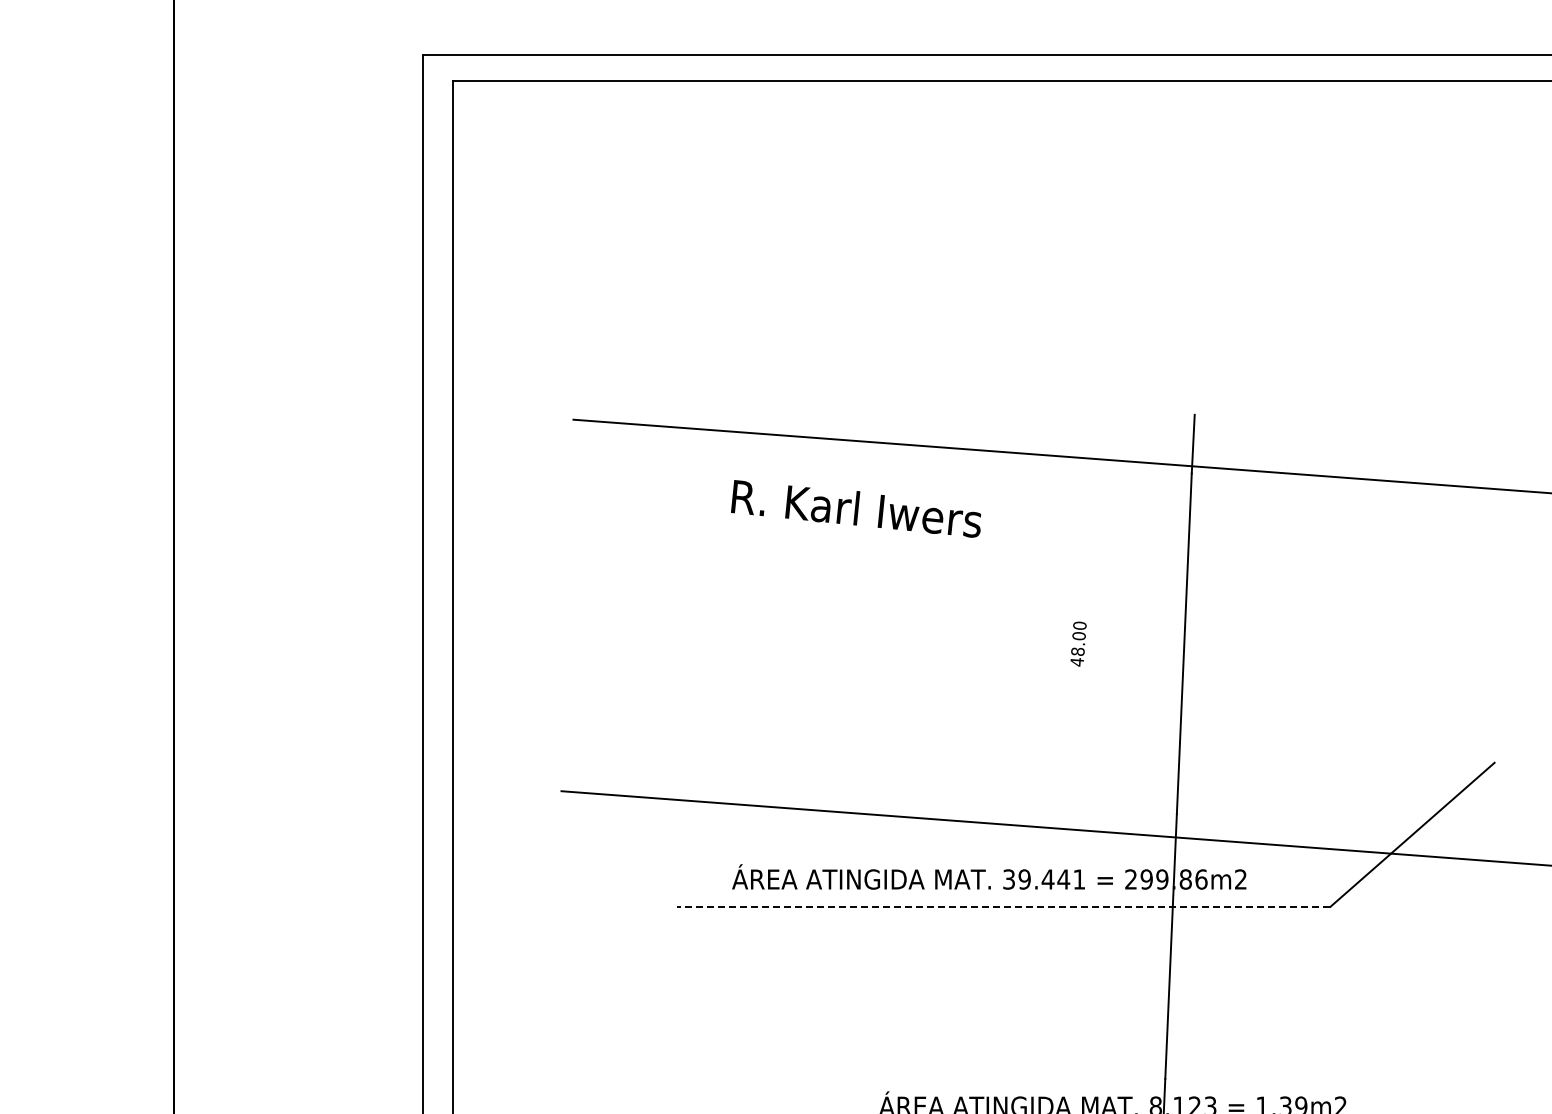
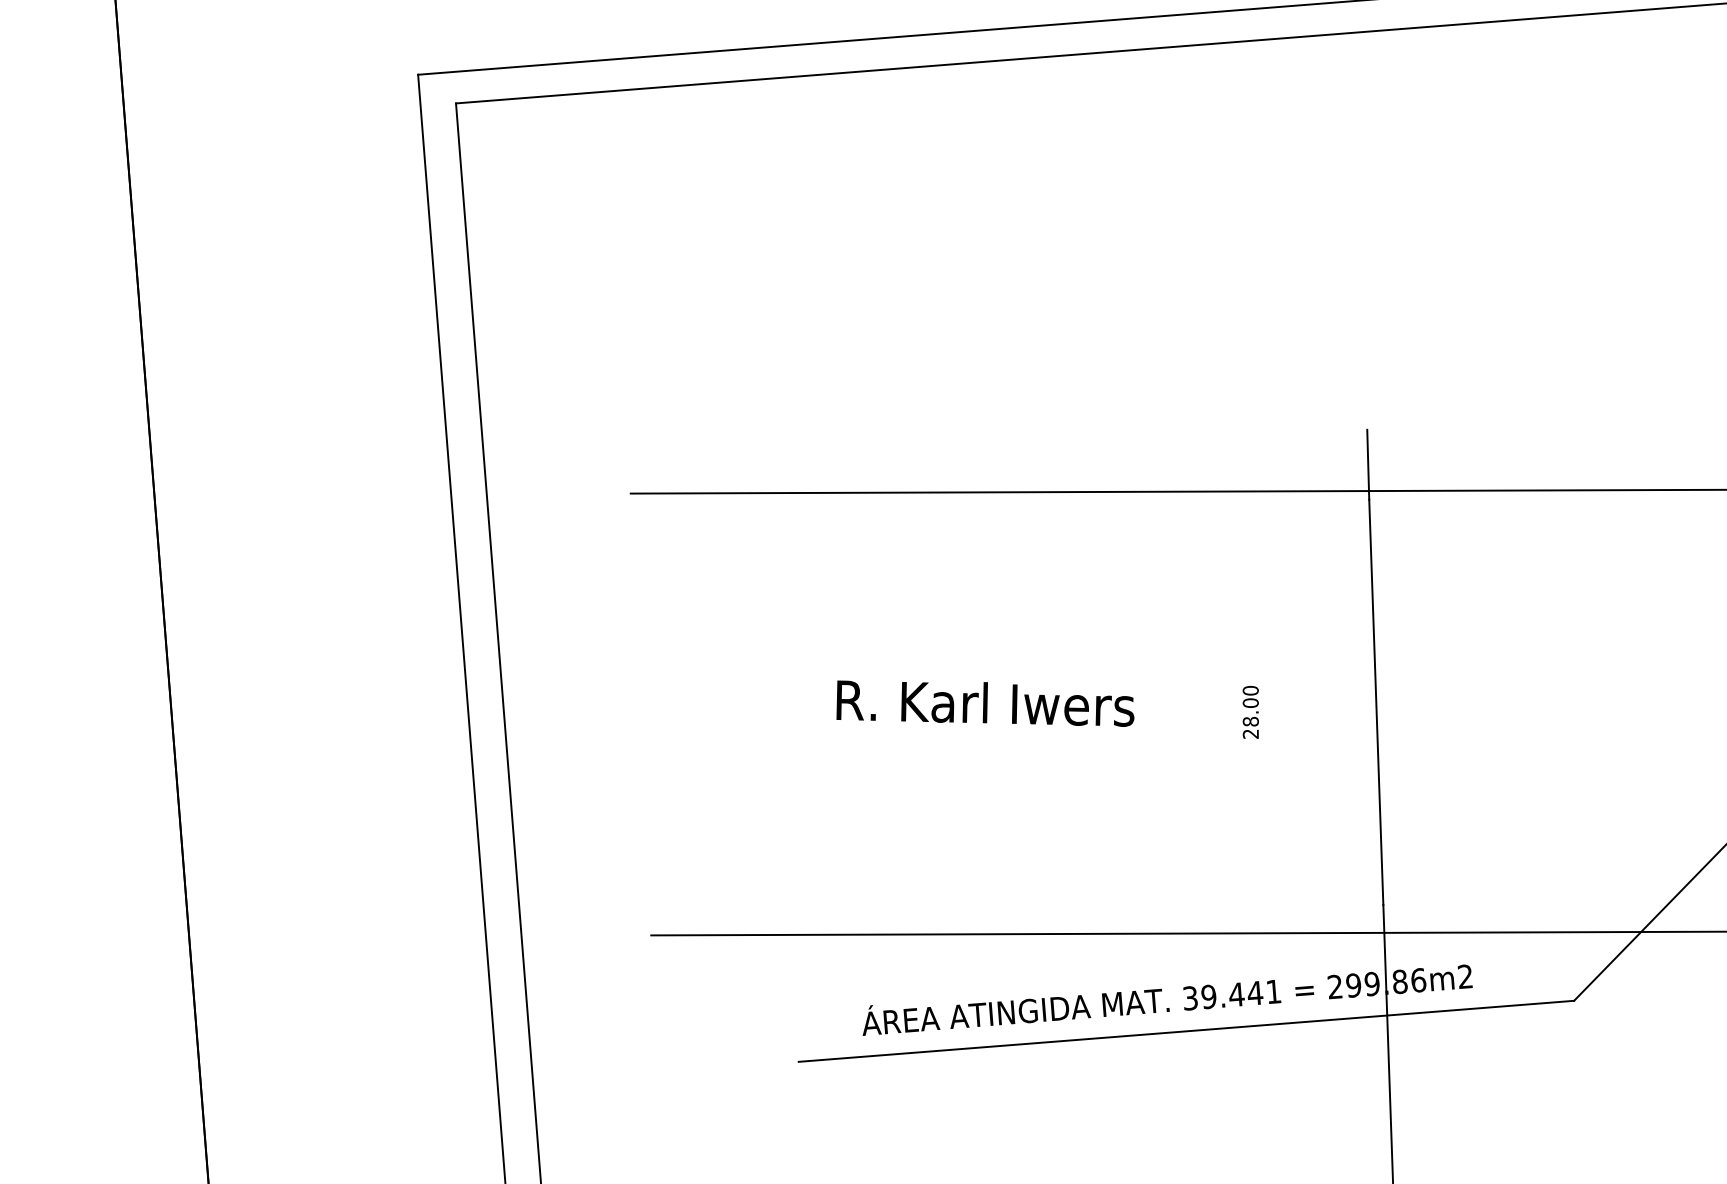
text: (856, 508) -> (985, 702), moved
text: (1076, 662) -> (1250, 734), 48.00 -> 28.00
line: (1003, 906) -> (1186, 1030), dashed -> solid

